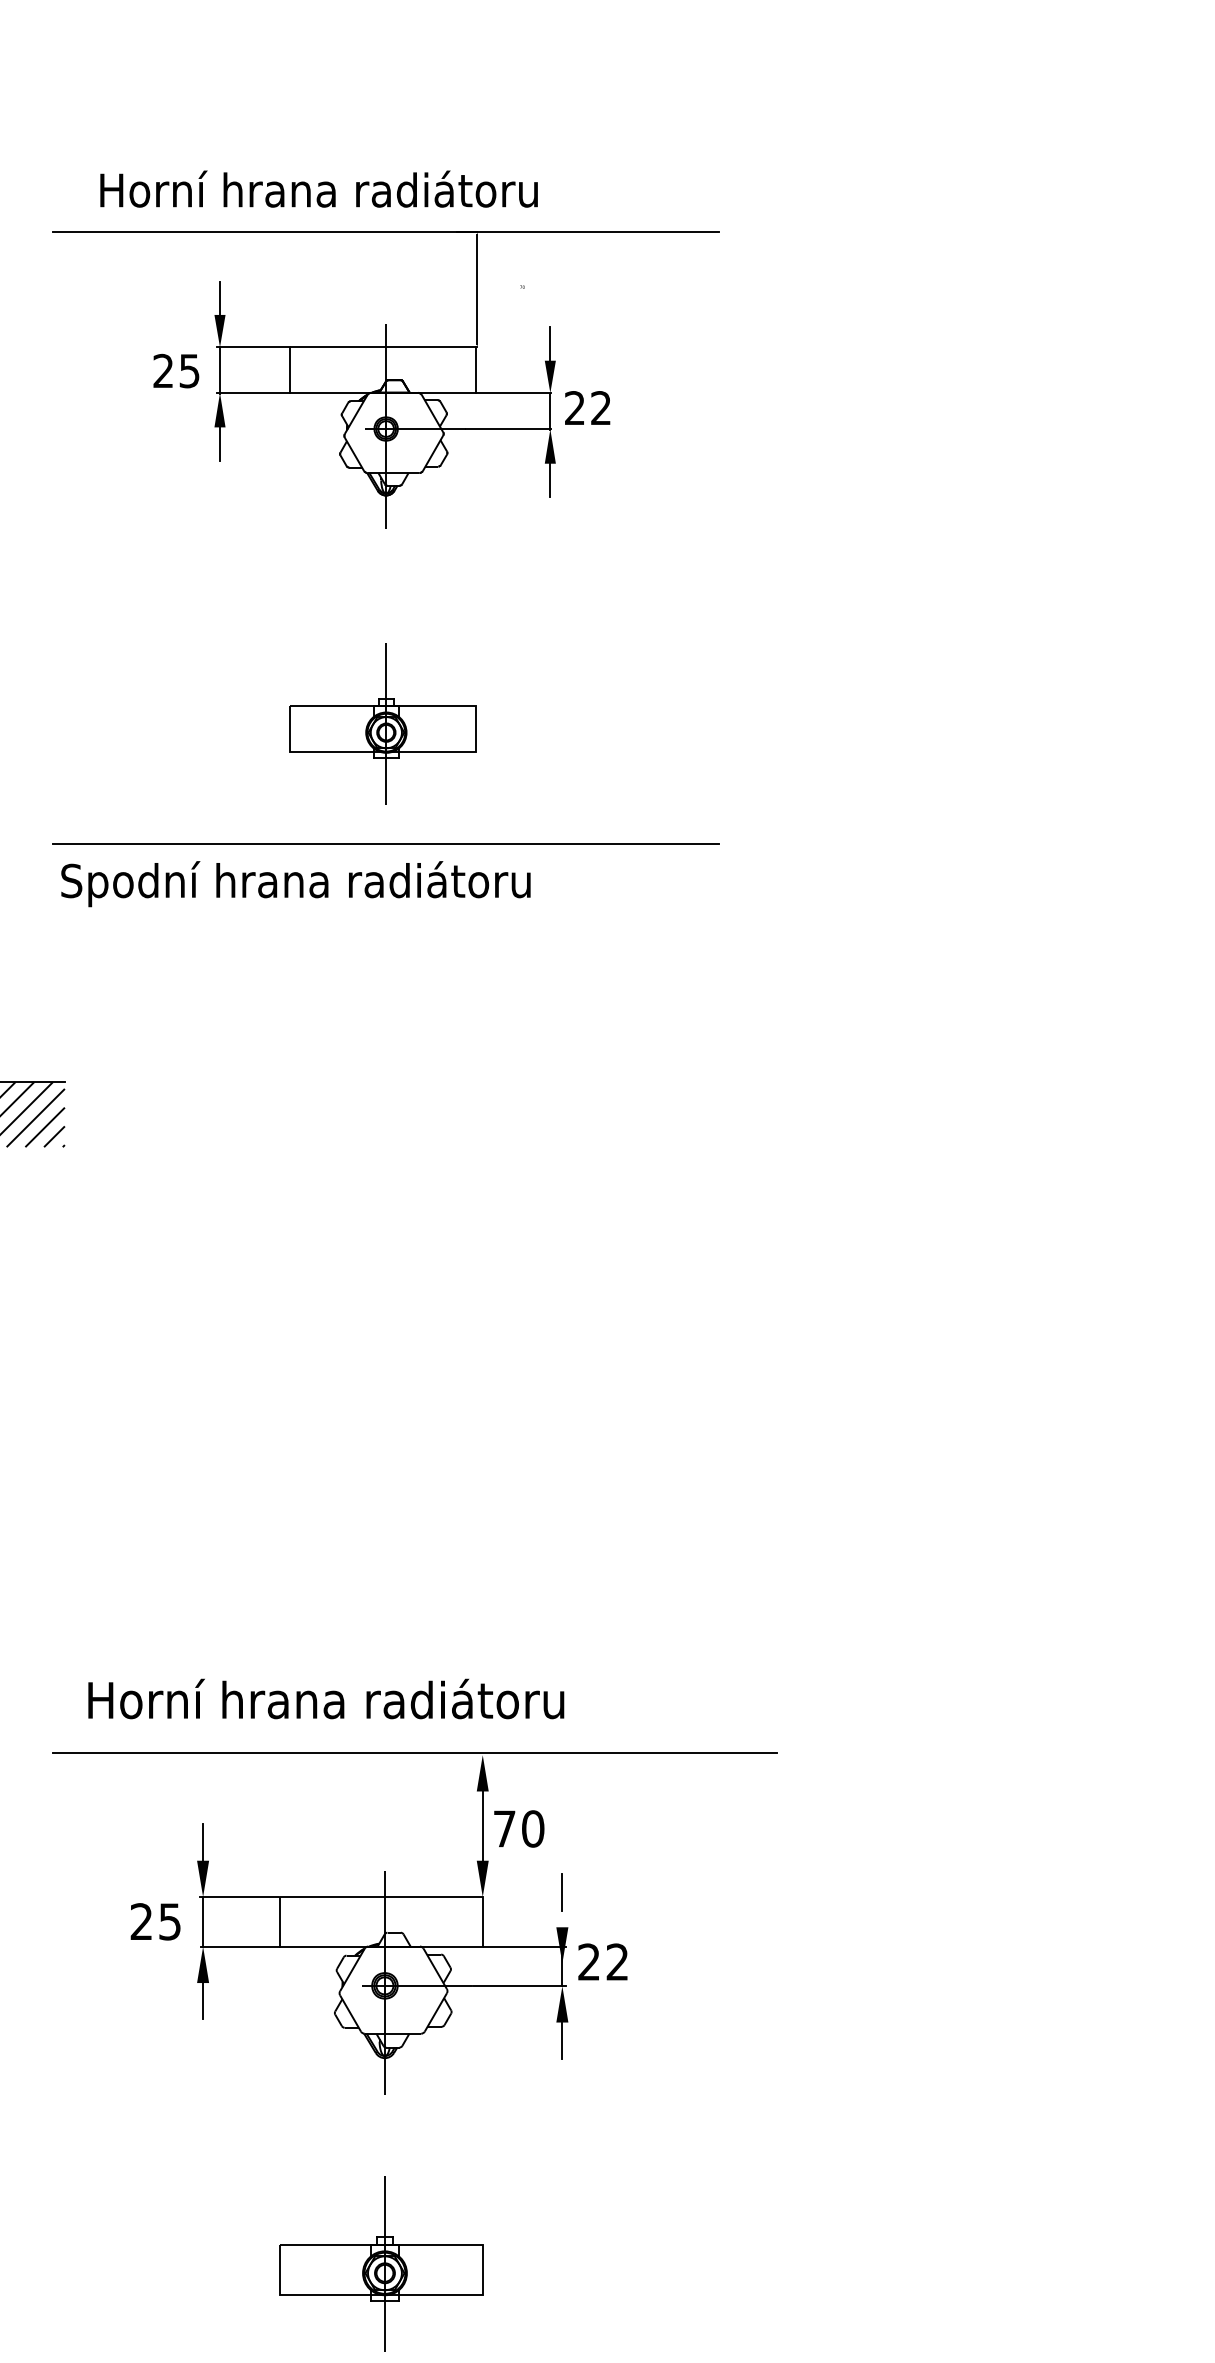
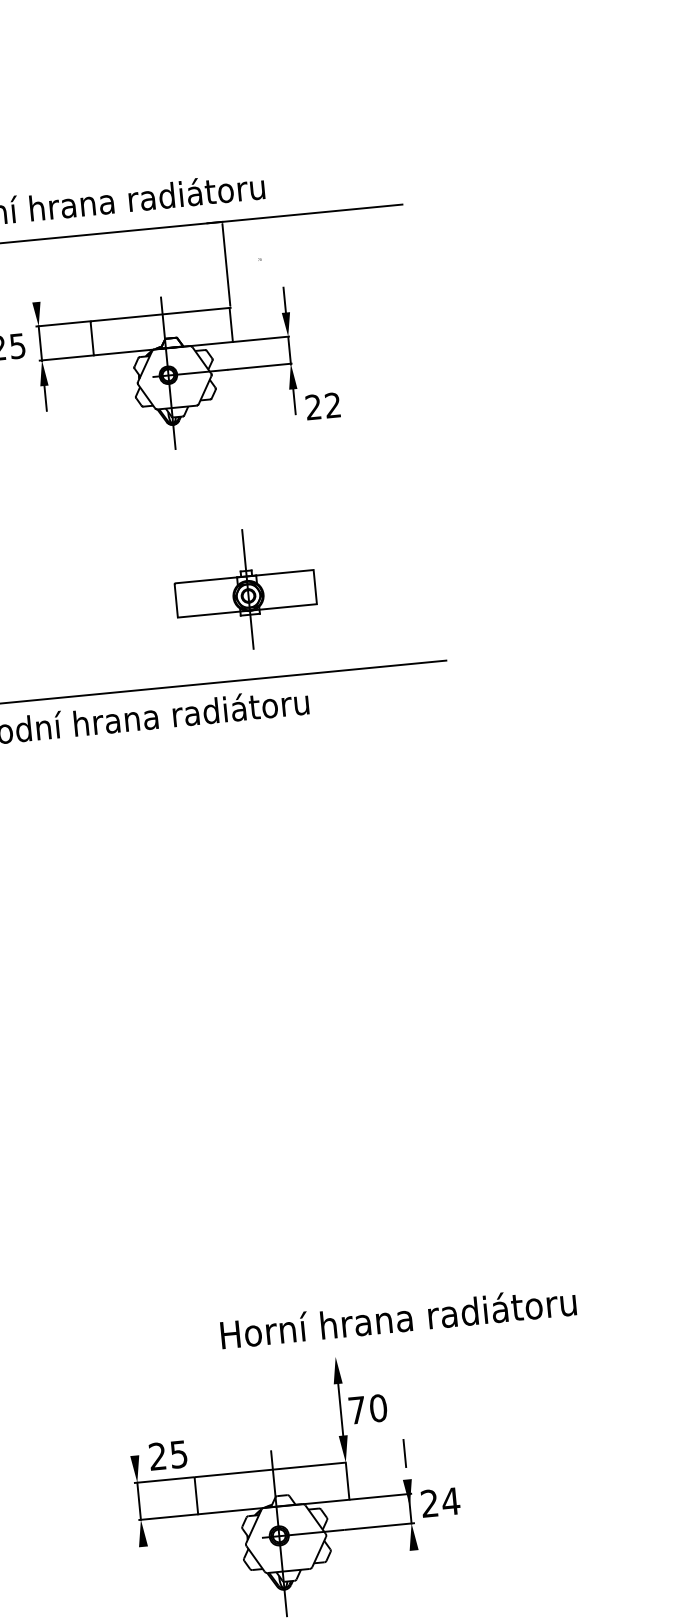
line: (220, 297) -> (35, 289), removed
text: (587, 407) -> (322, 405), moved
part: (382, 723) -> (244, 589), moved
text: (326, 1698) -> (398, 1317), moved
line: (415, 1752) -> (285, 1359), removed
line: (203, 1842) -> (133, 1442), removed
text: (155, 1921) -> (168, 1455), moved
text: (617, 1961) -> (450, 1501), 22 -> 24
line: (203, 2001) -> (145, 1560), removed
line: (562, 2040) -> (415, 1563), removed

